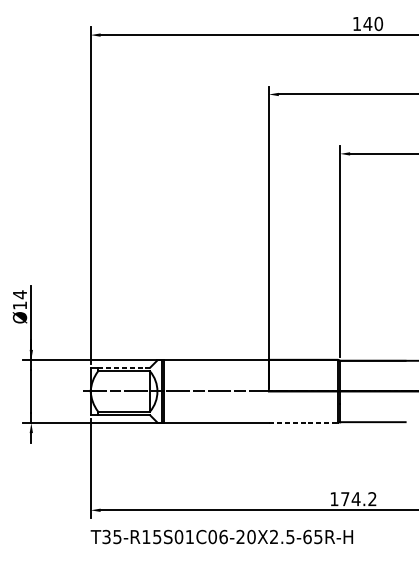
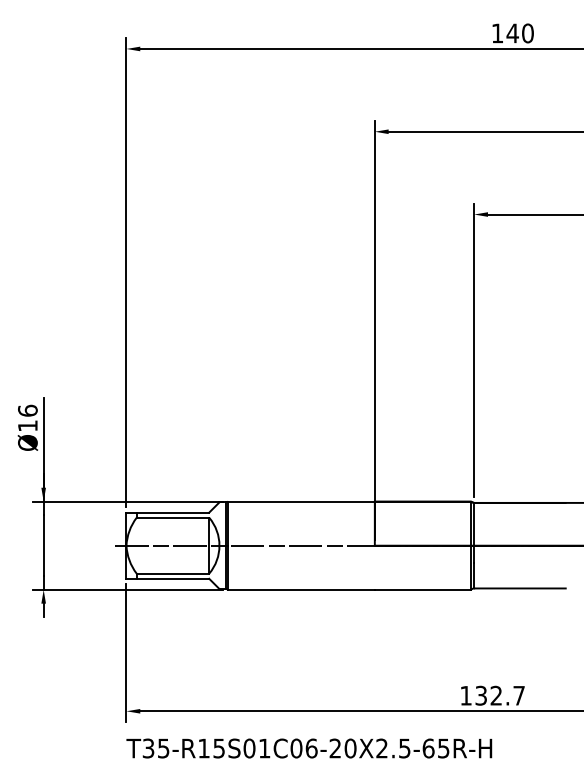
text: (19, 294) -> (27, 410), Ø14 -> Ø16
line: (124, 367) -> (173, 512), dashed -> solid
line: (303, 422) -> (423, 589), dashed -> solid
text: (358, 498) -> (499, 695), 174.2 -> 132.7

